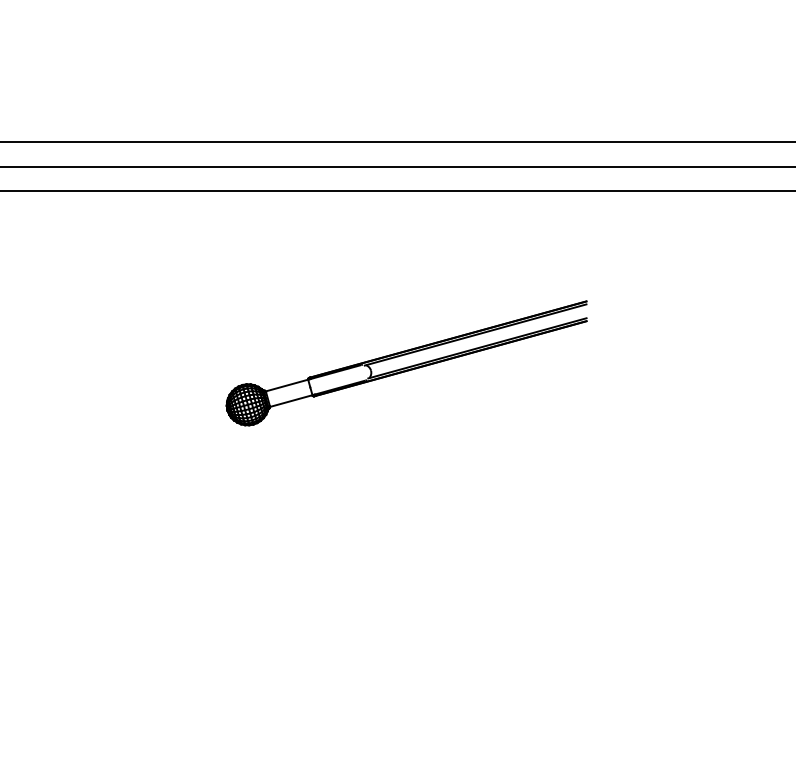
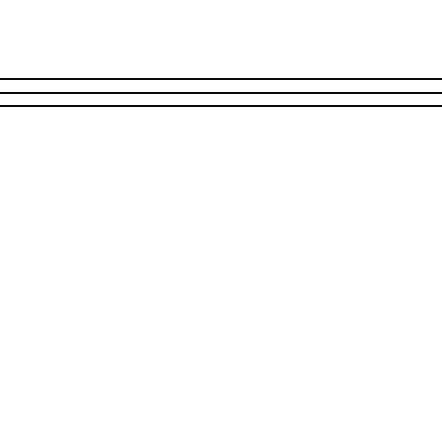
part: (406, 363) -> (225, 201), removed

